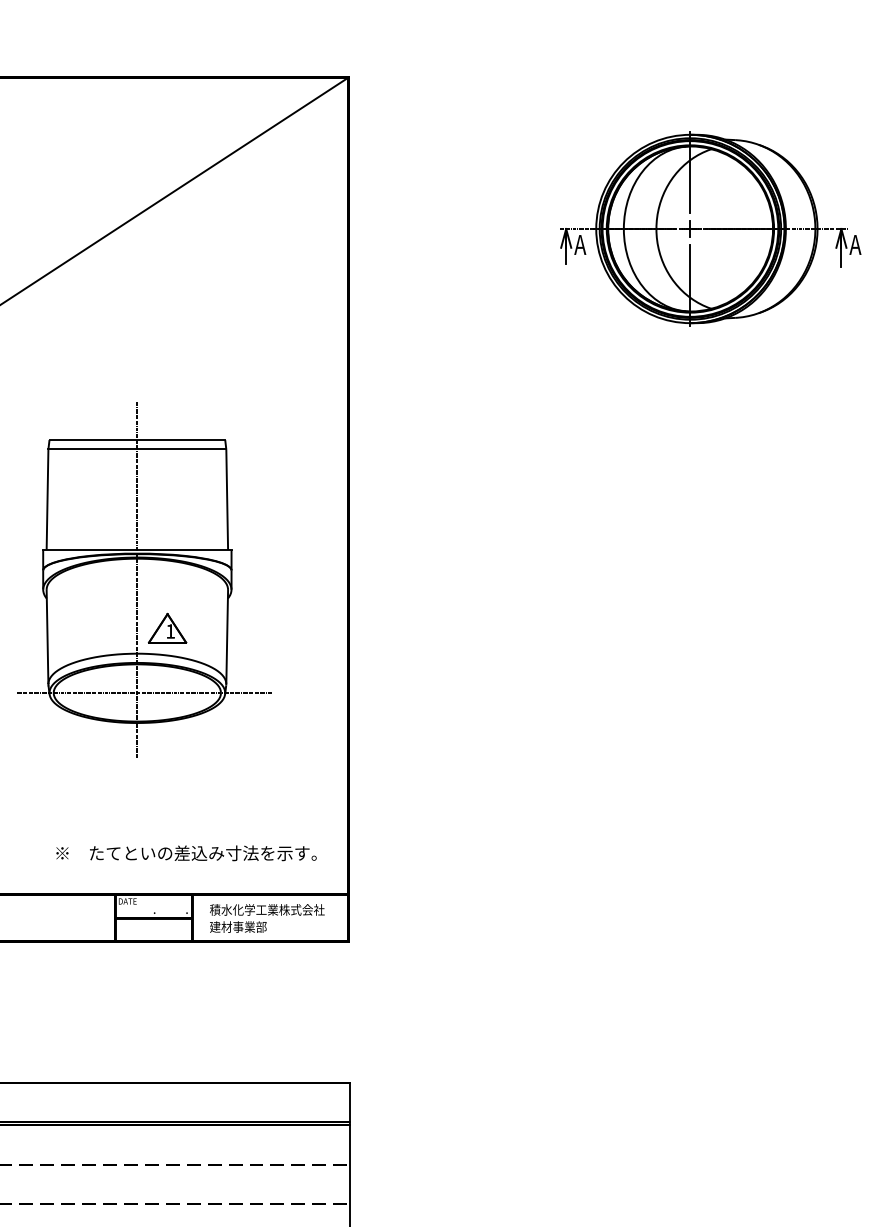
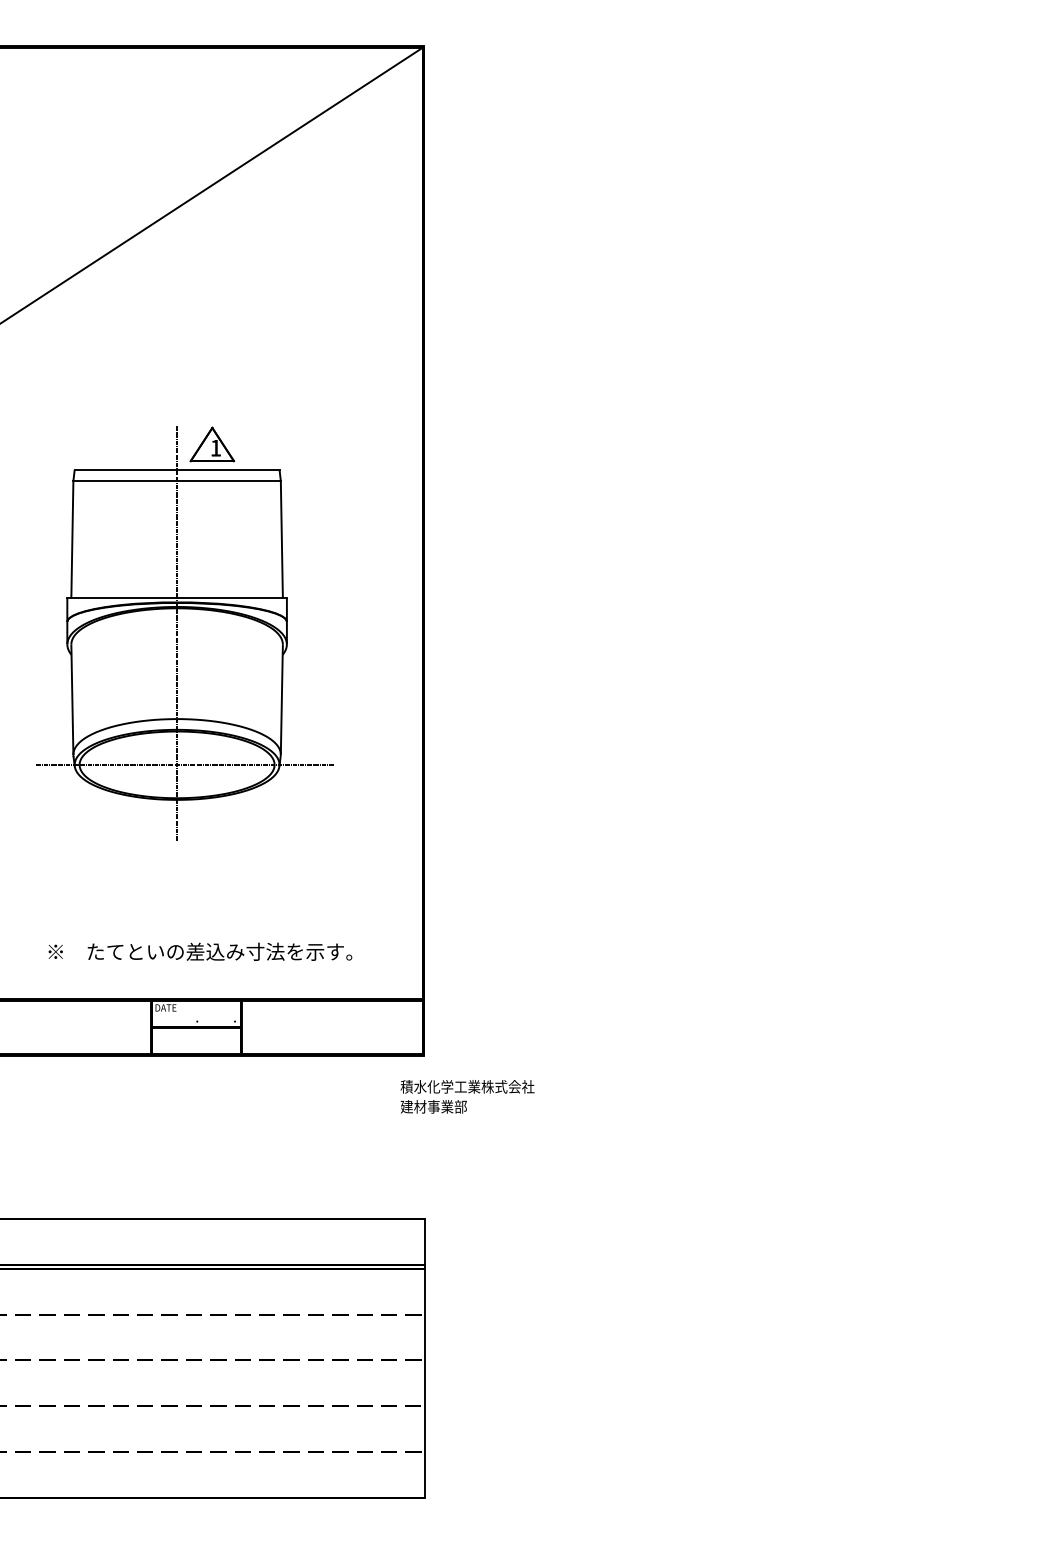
part: (710, 228) -> (845, 223), removed
part: (167, 628) -> (212, 444), moved
text: (186, 853) -> (200, 951), moved
text: (267, 918) -> (467, 1096), moved

